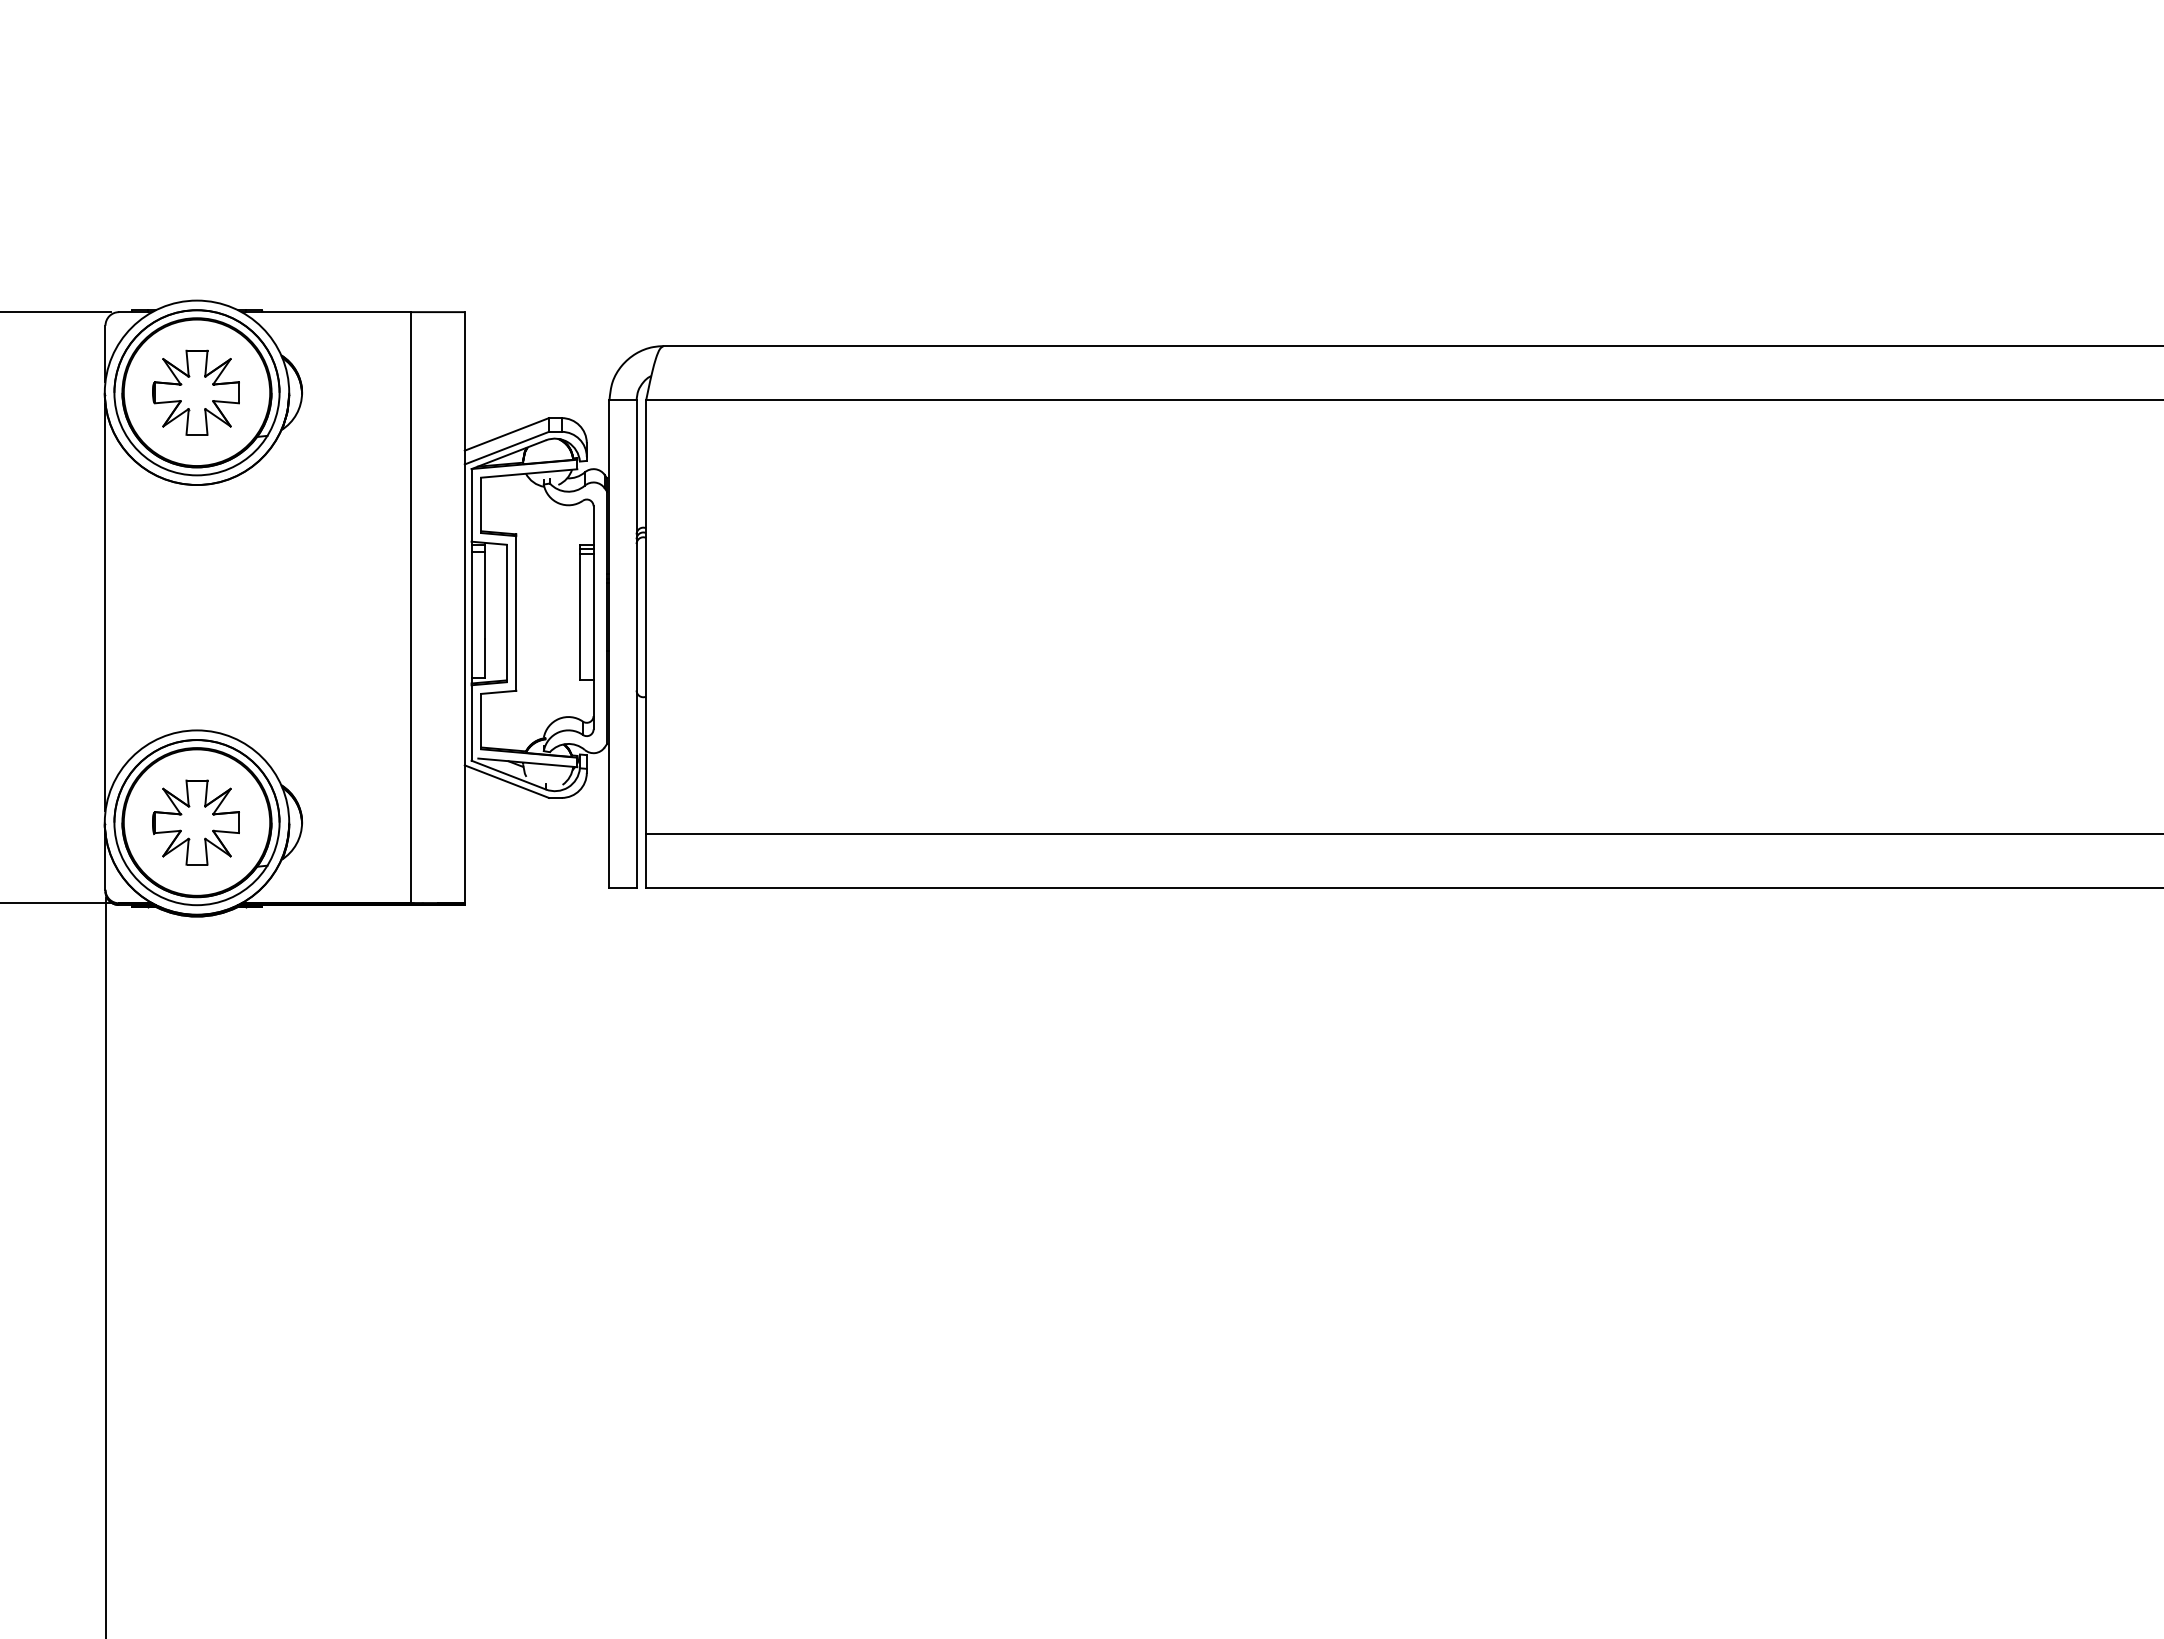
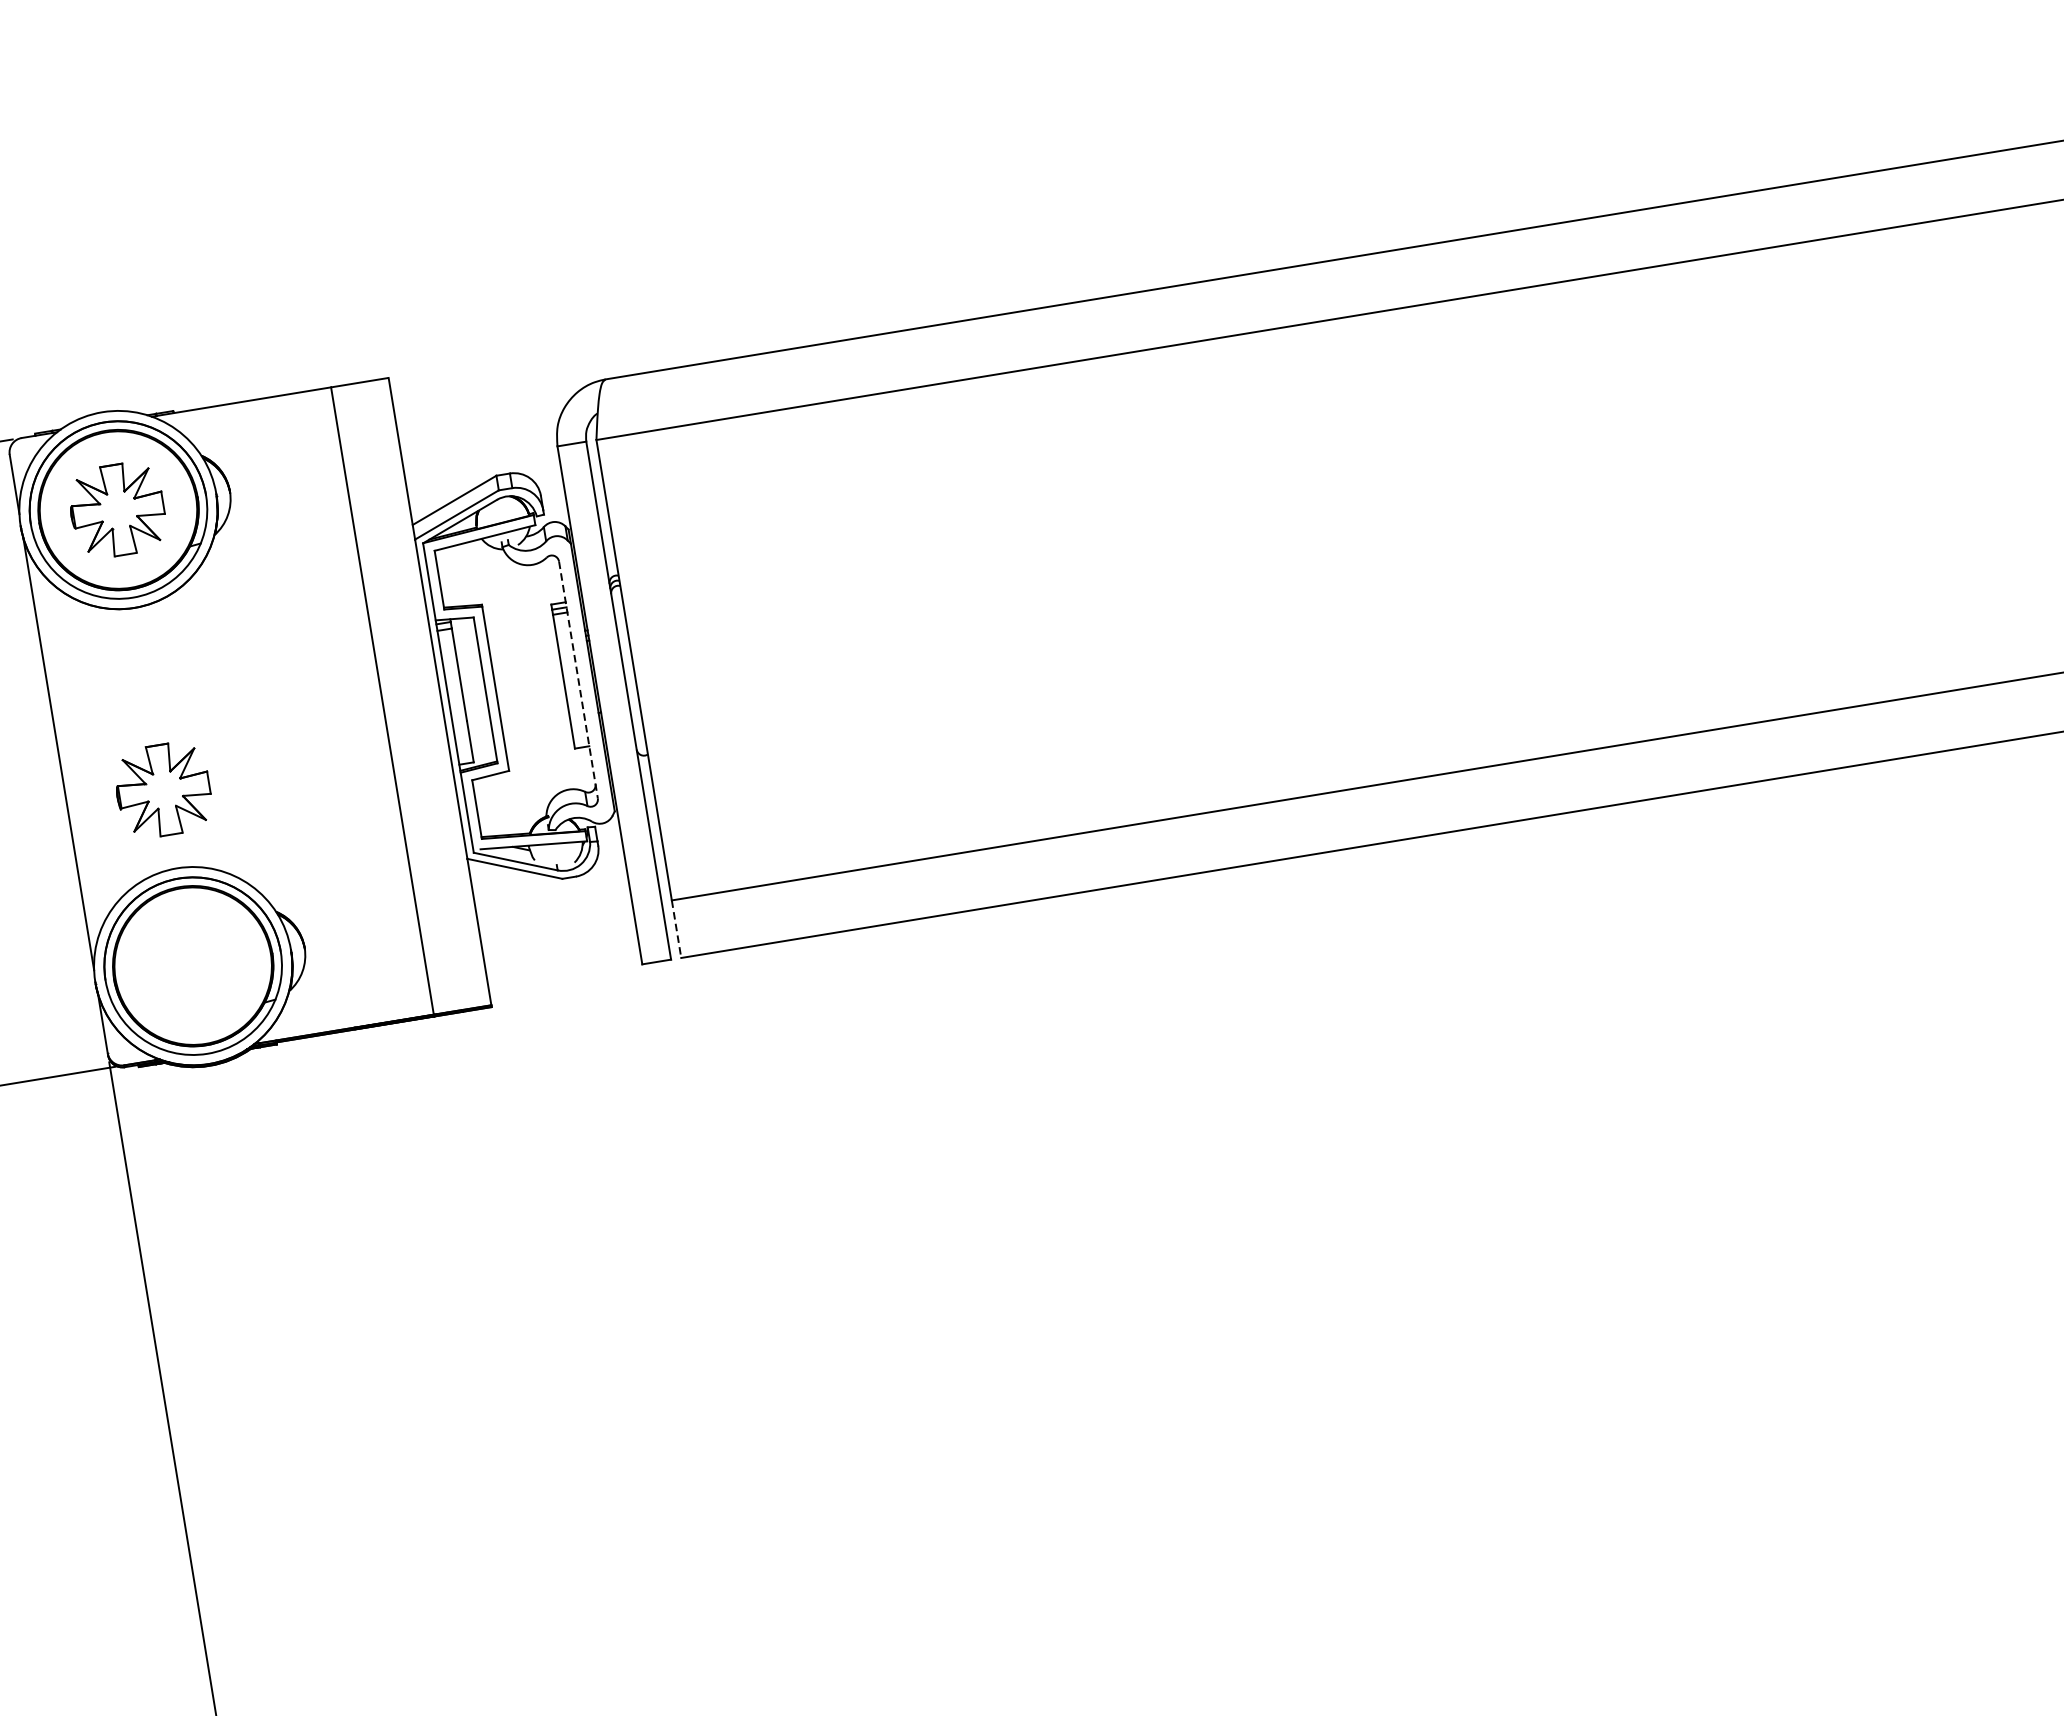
line: (593, 617) -> (578, 679), solid -> dashed
part: (195, 822) -> (162, 790), moved
line: (646, 861) -> (676, 929), solid -> dashed

